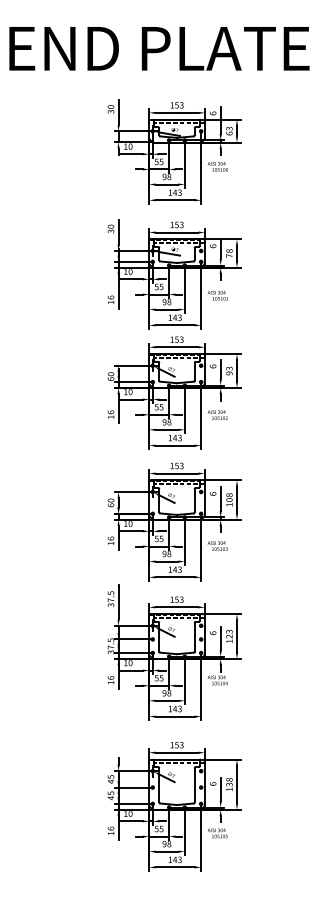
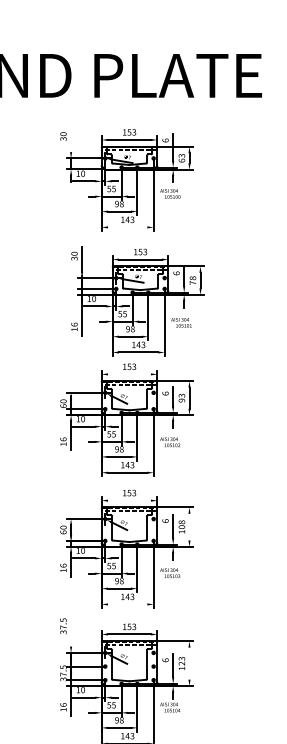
line: (118, 112) -> (71, 139), removed
line: (174, 200) -> (127, 227), removed
part: (174, 274) -> (138, 301), moved
line: (176, 347) -> (129, 374), removed
line: (176, 473) -> (129, 500), removed
line: (236, 499) -> (189, 526), removed
line: (174, 577) -> (127, 604), removed
line: (118, 602) -> (71, 629), removed
line: (236, 636) -> (189, 663), removed

